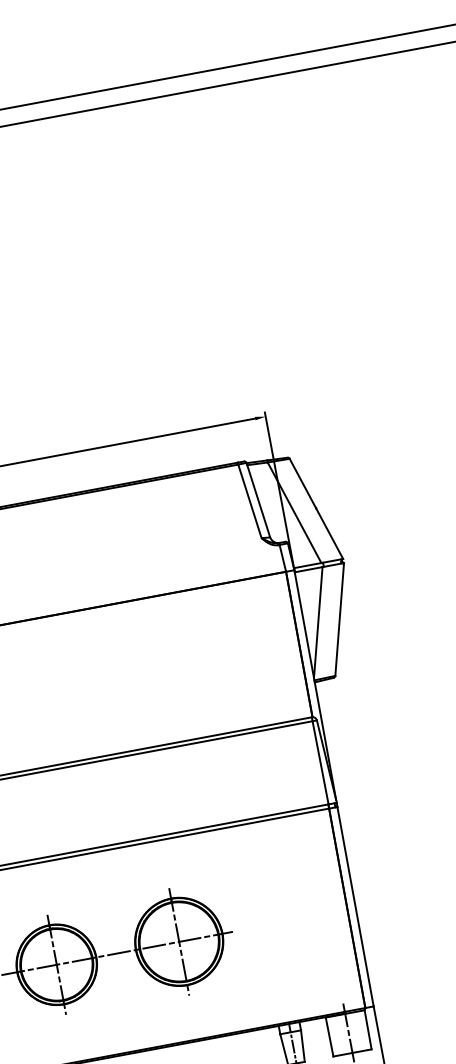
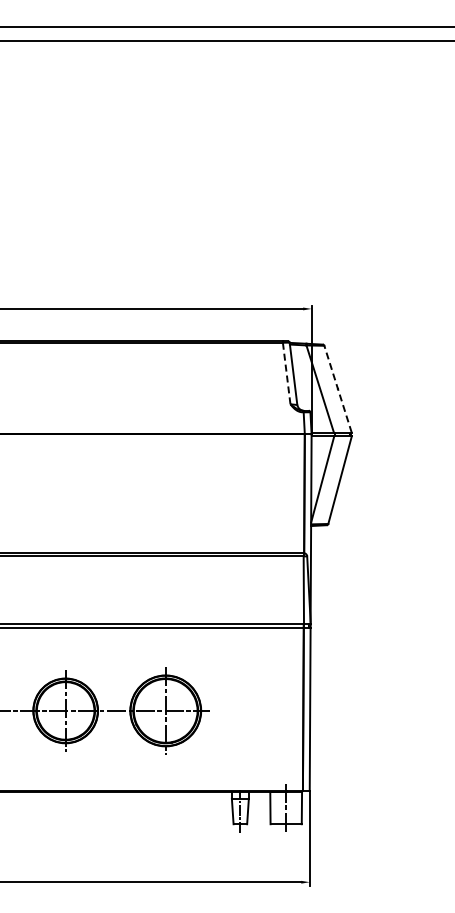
line: (249, 501) -> (286, 373), solid -> dashed
line: (317, 509) -> (338, 389), solid -> dashed

